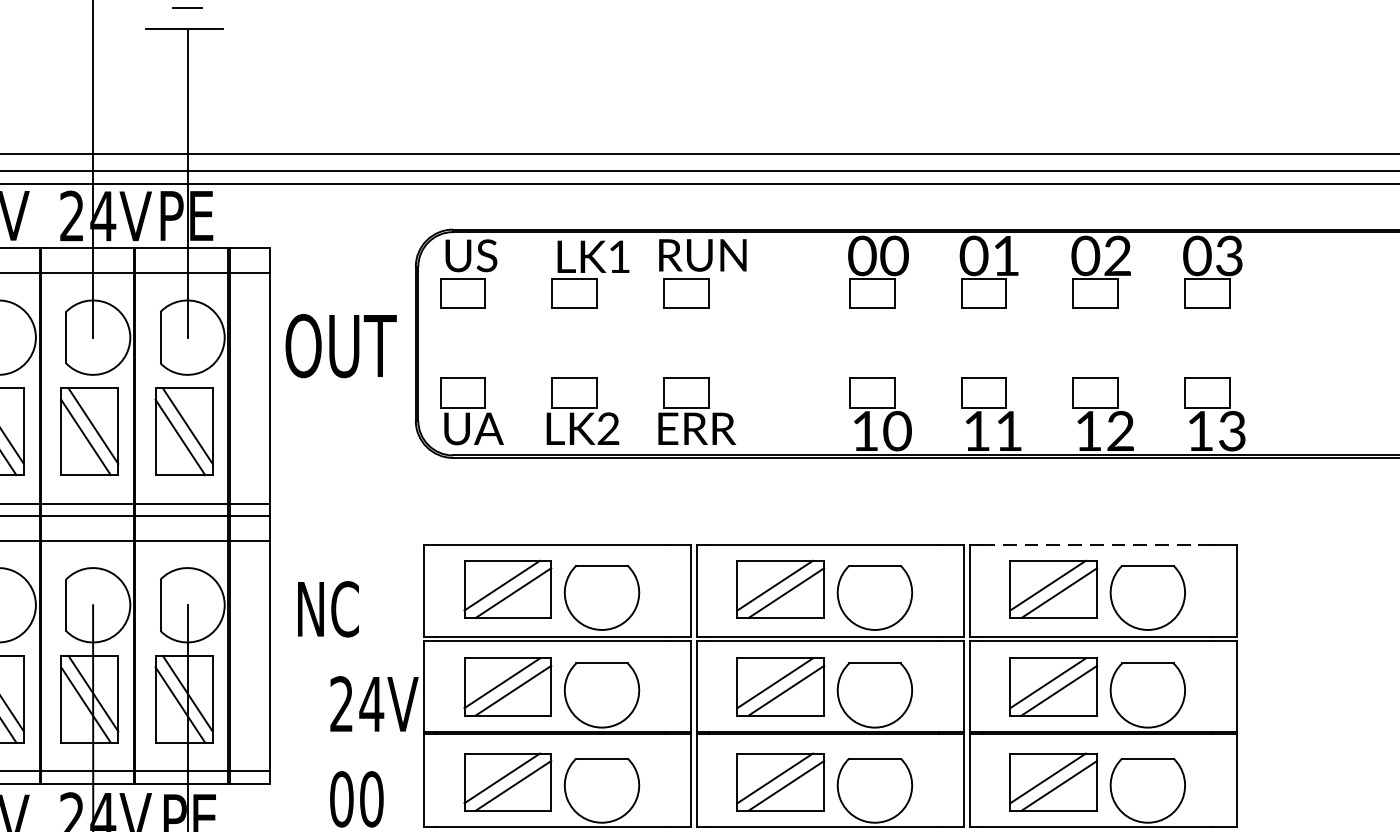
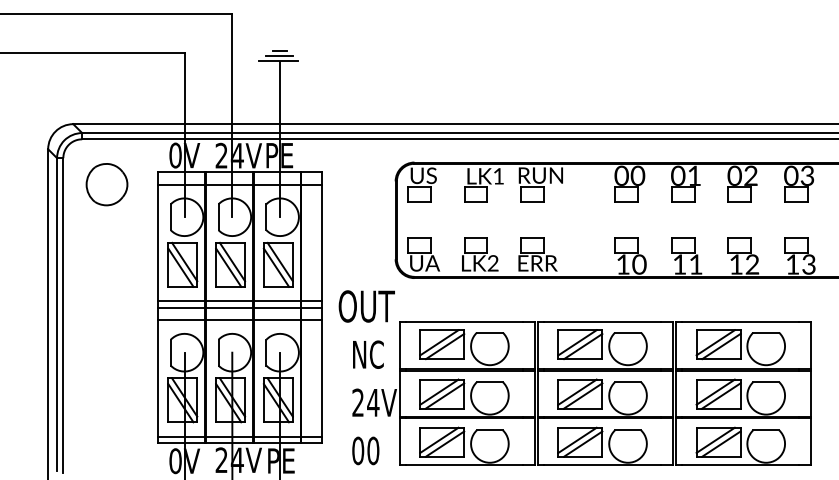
line: (186, 18) -> (279, 55), added
text: (340, 346) -> (366, 306), moved
line: (1097, 545) -> (740, 322), dashed -> solid
text: (328, 608) -> (368, 354), moved

